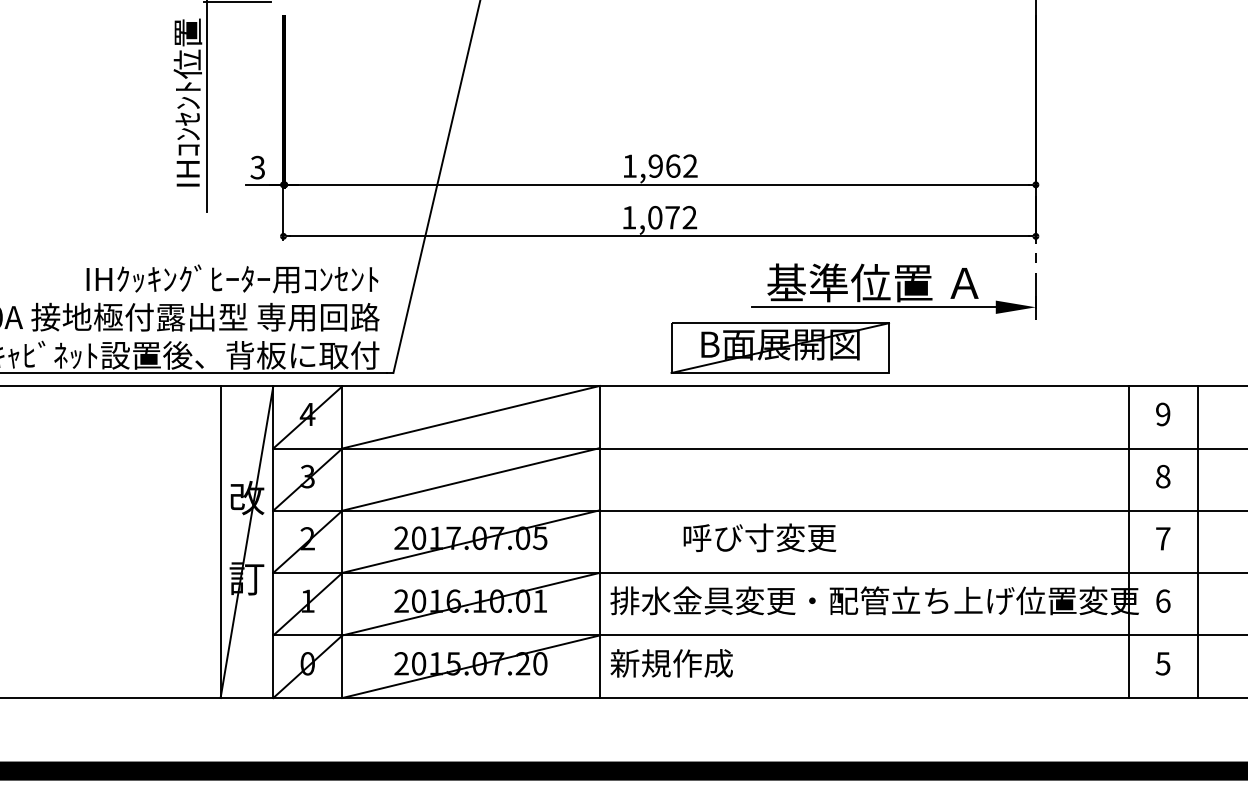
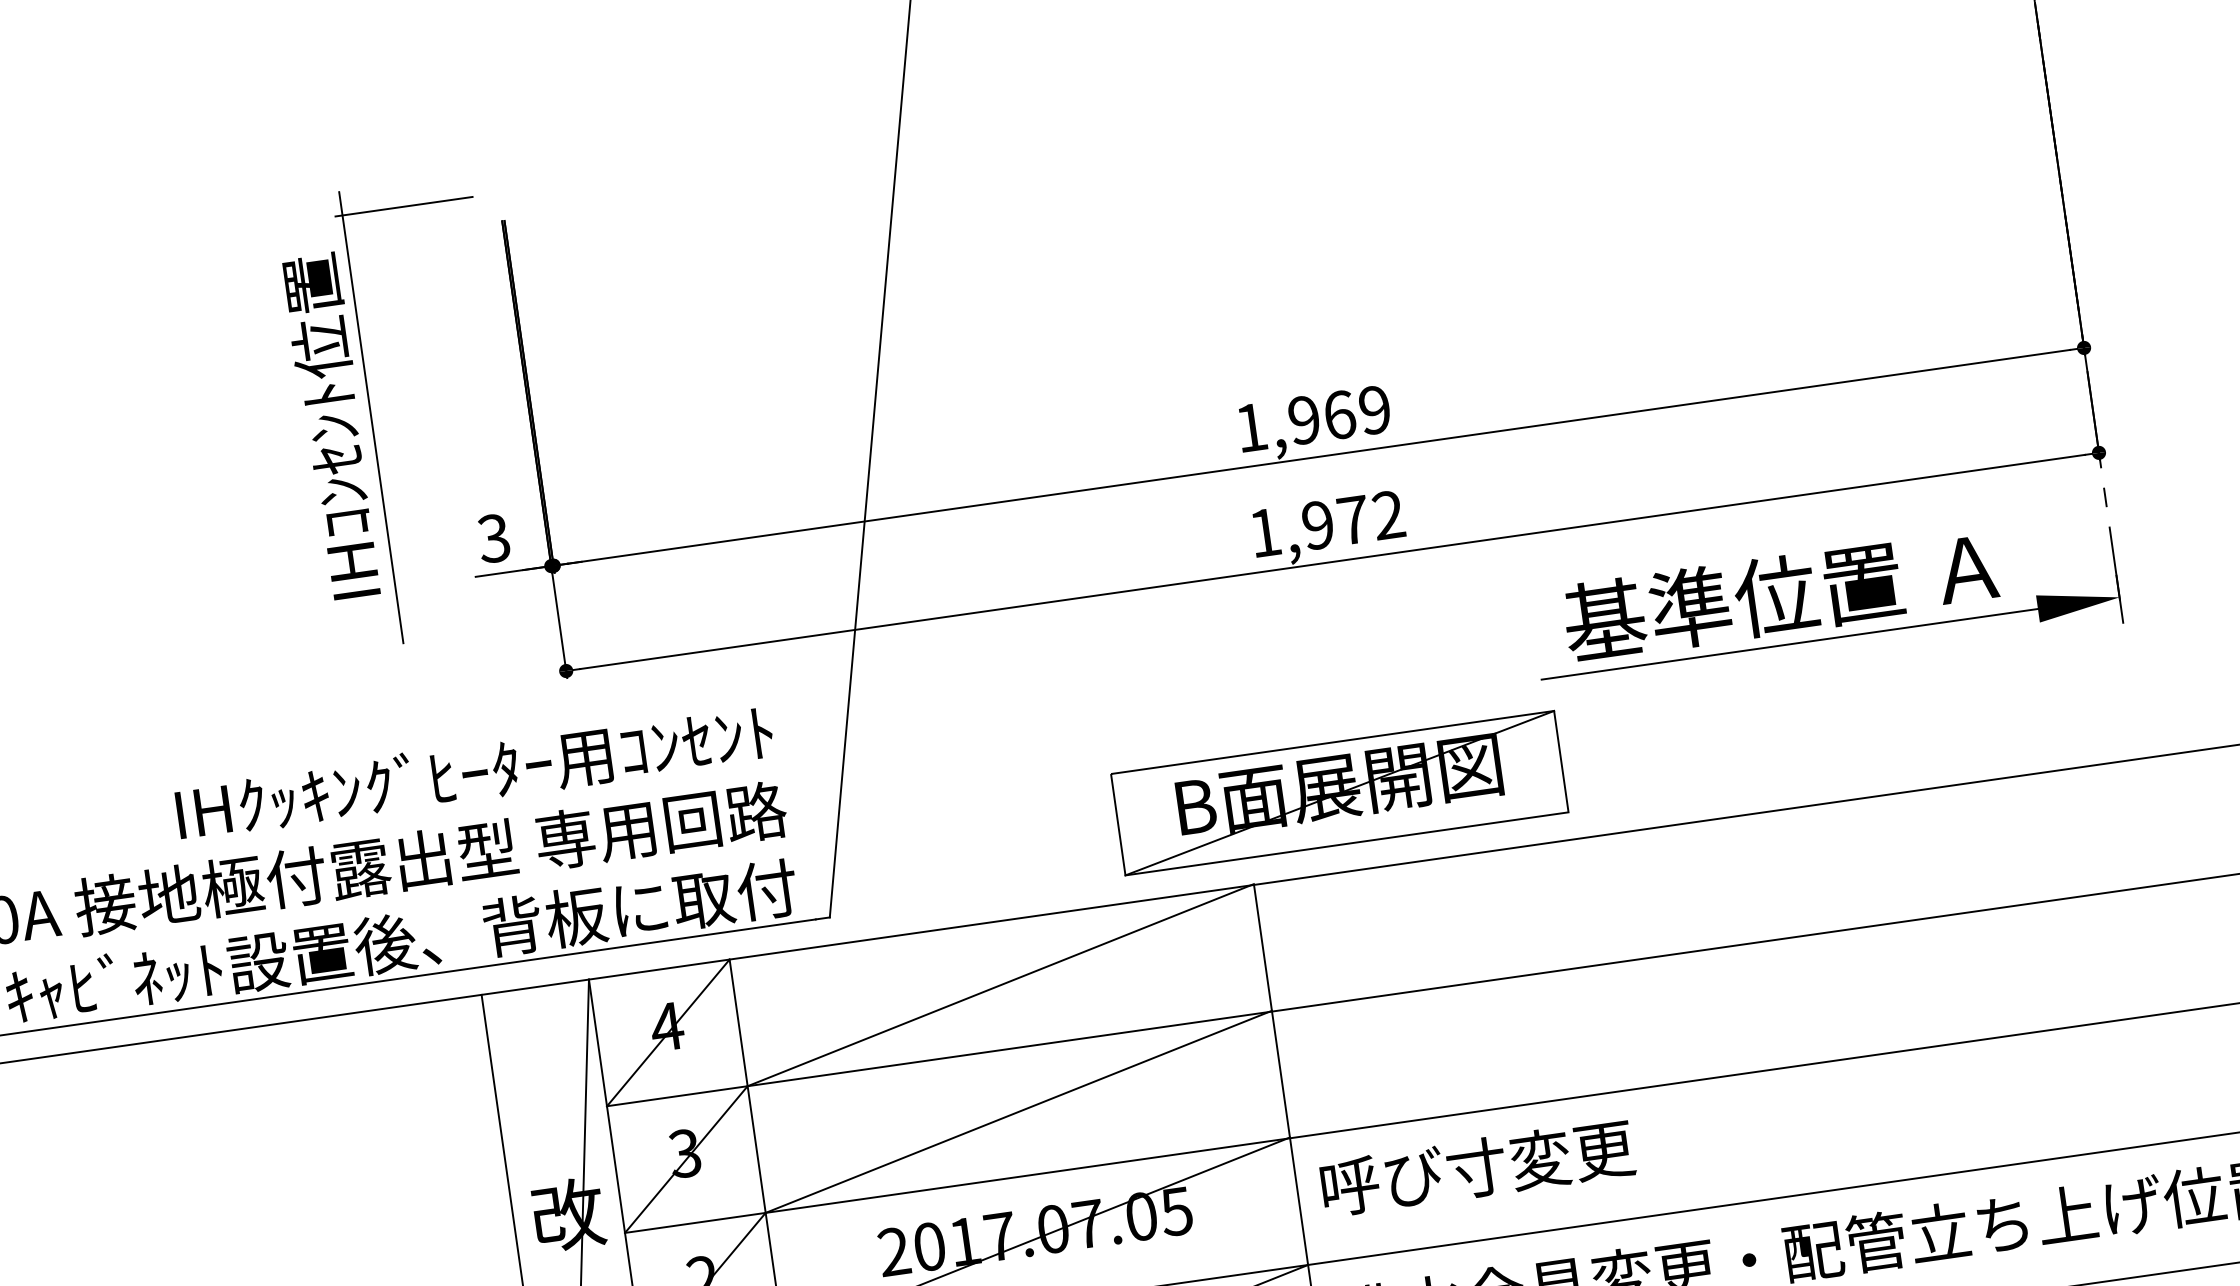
text: (690, 165) -> (1374, 408), 1,962 -> 1,969
text: (655, 217) -> (1318, 524), 1,072 -> 1,972
part: (779, 347) -> (1337, 792), moved
text: (759, 537) -> (1476, 1167), moved

